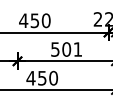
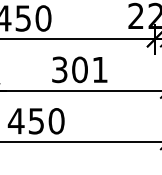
text: (55, 49) -> (60, 69), 501 -> 301

